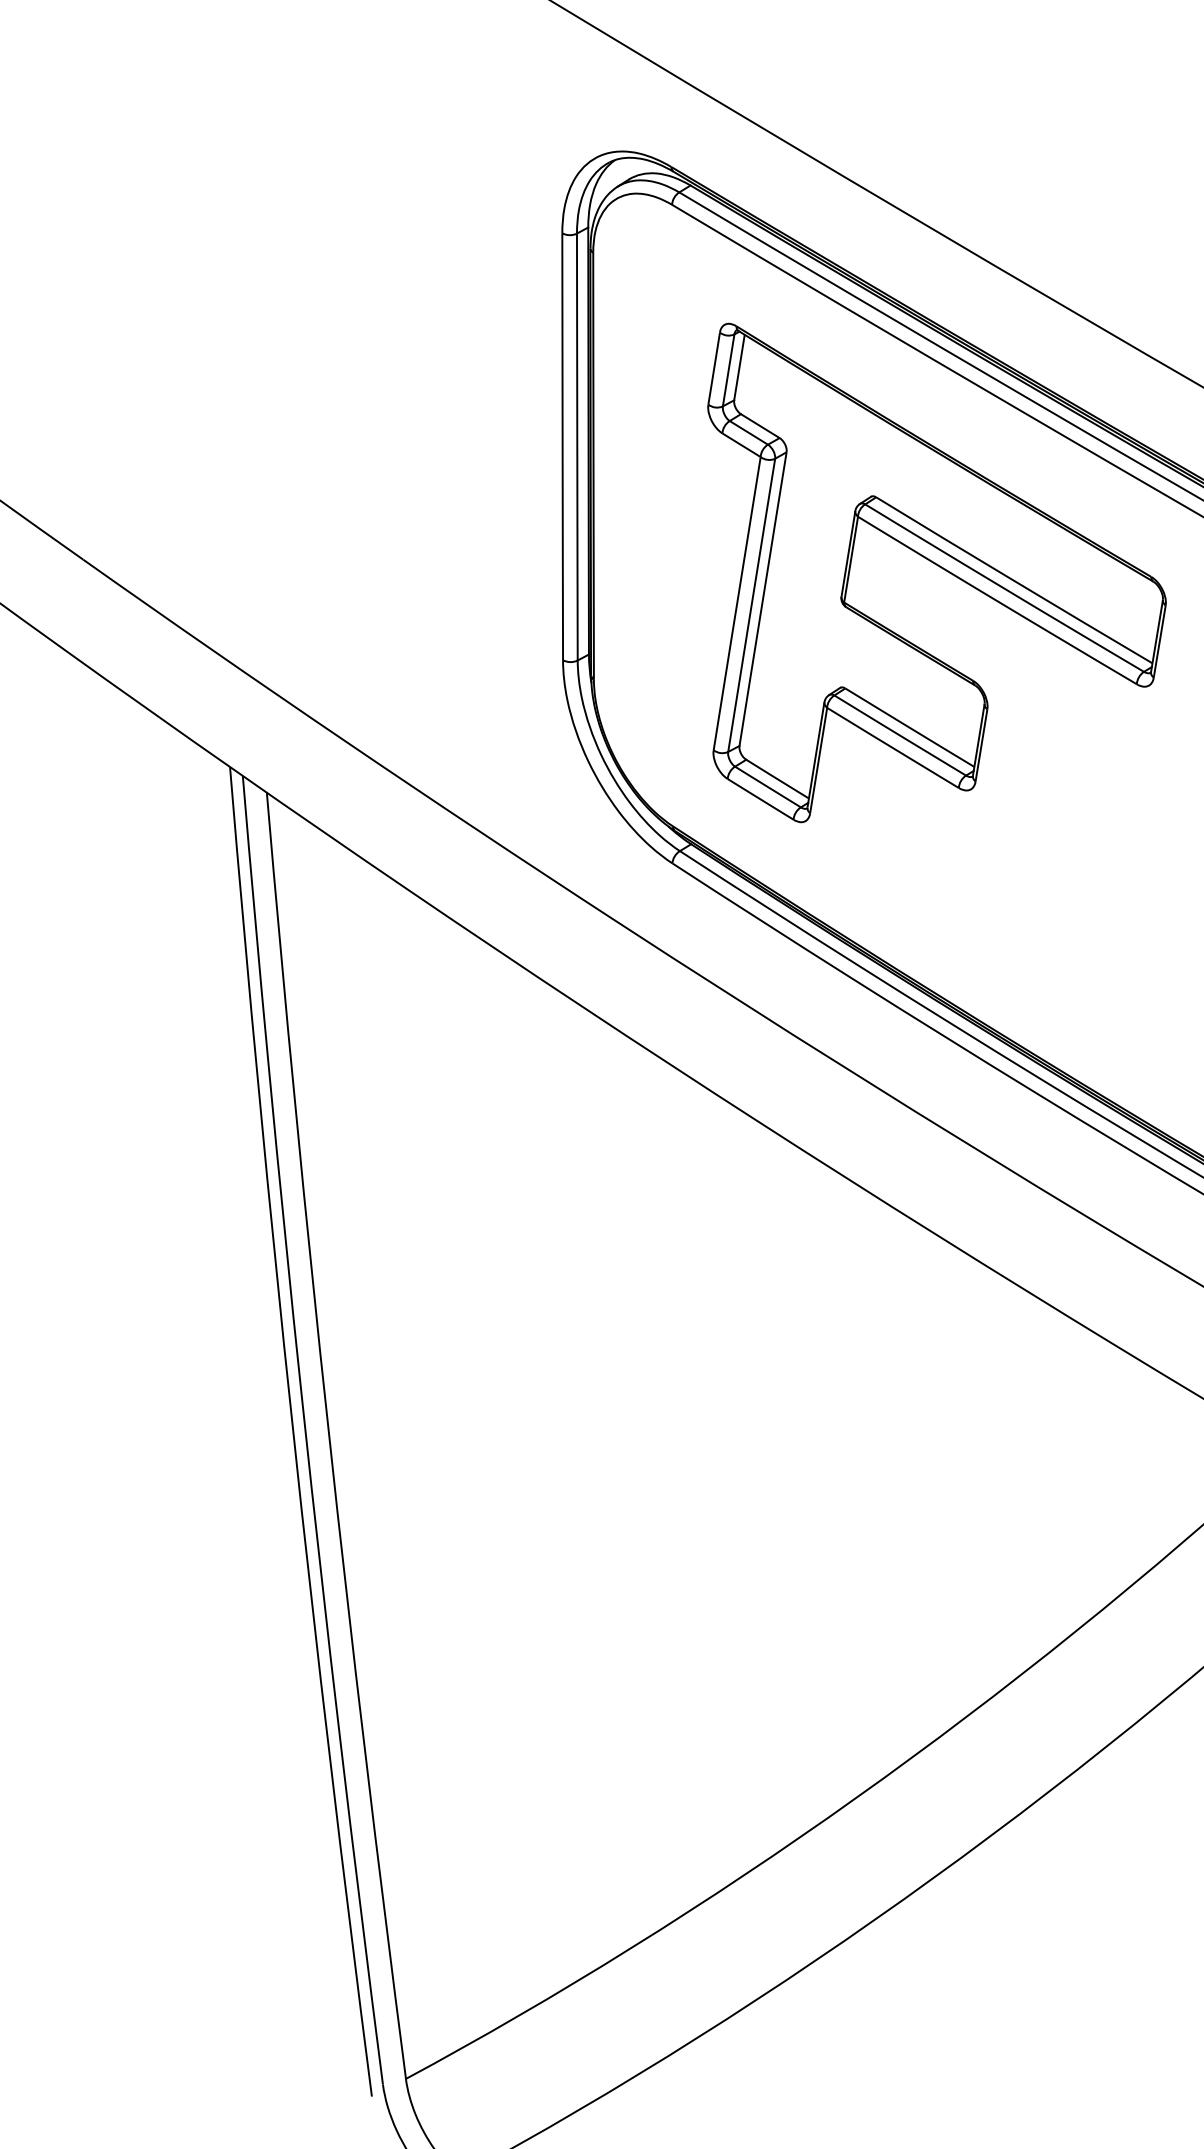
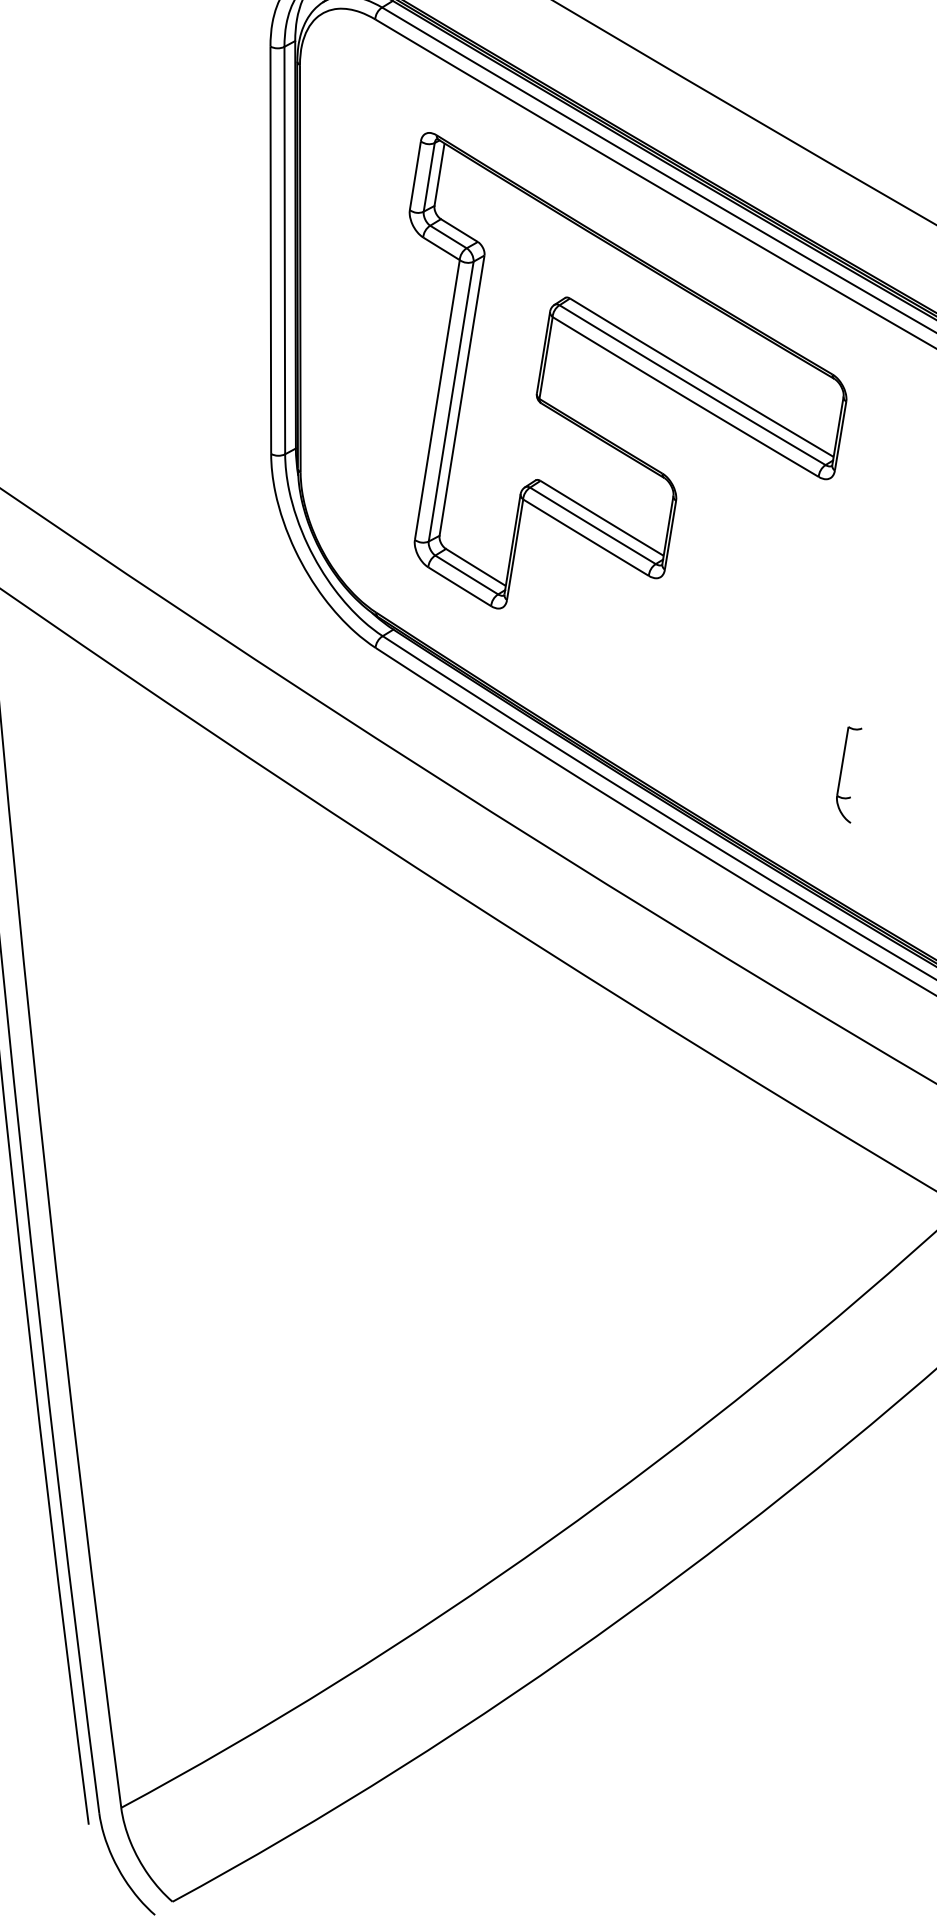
part: (1161, 993) -> (842, 772), added

